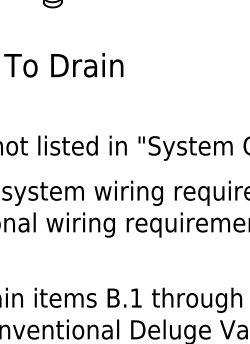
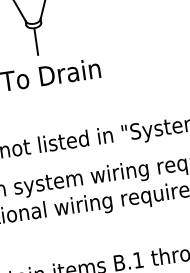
line: (52, 23) -> (36, 41), added

